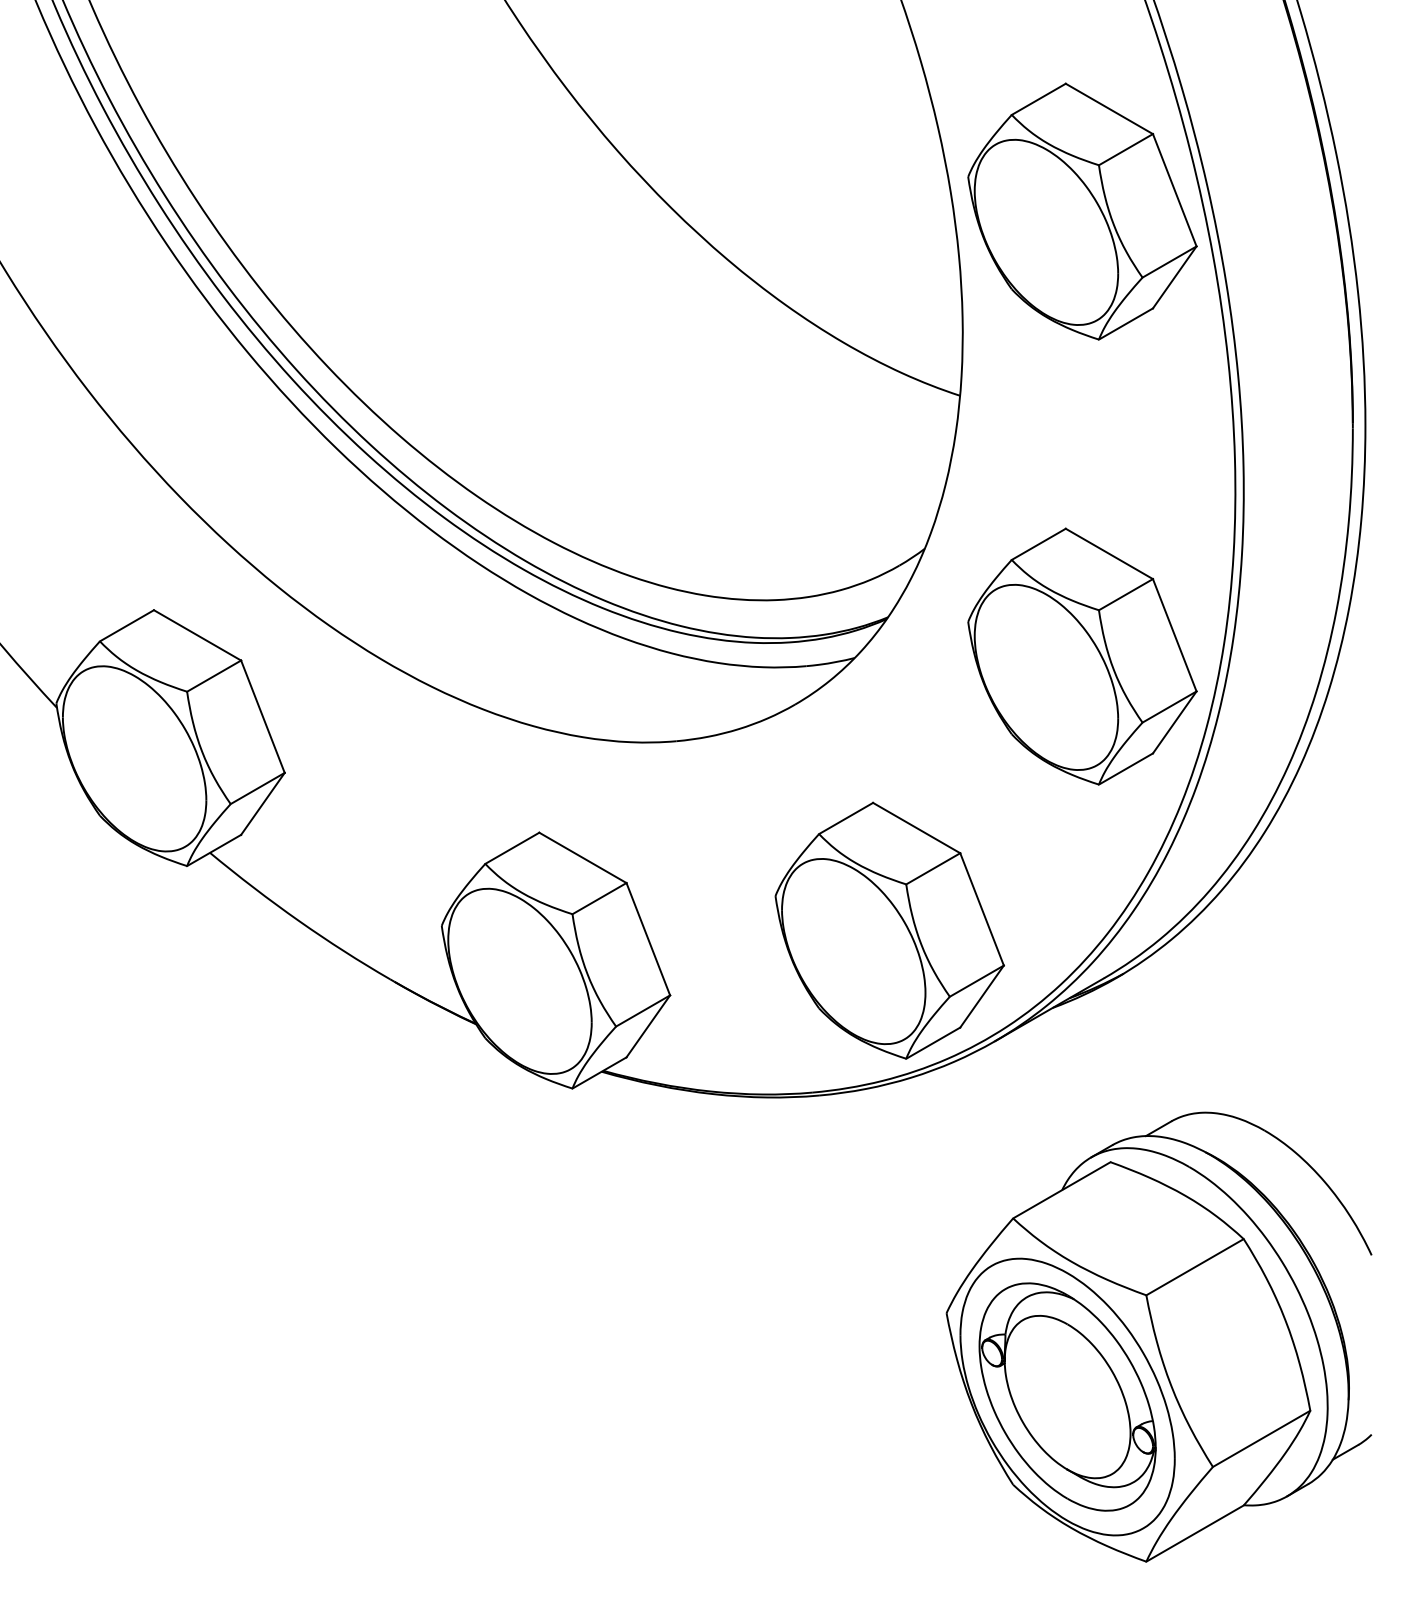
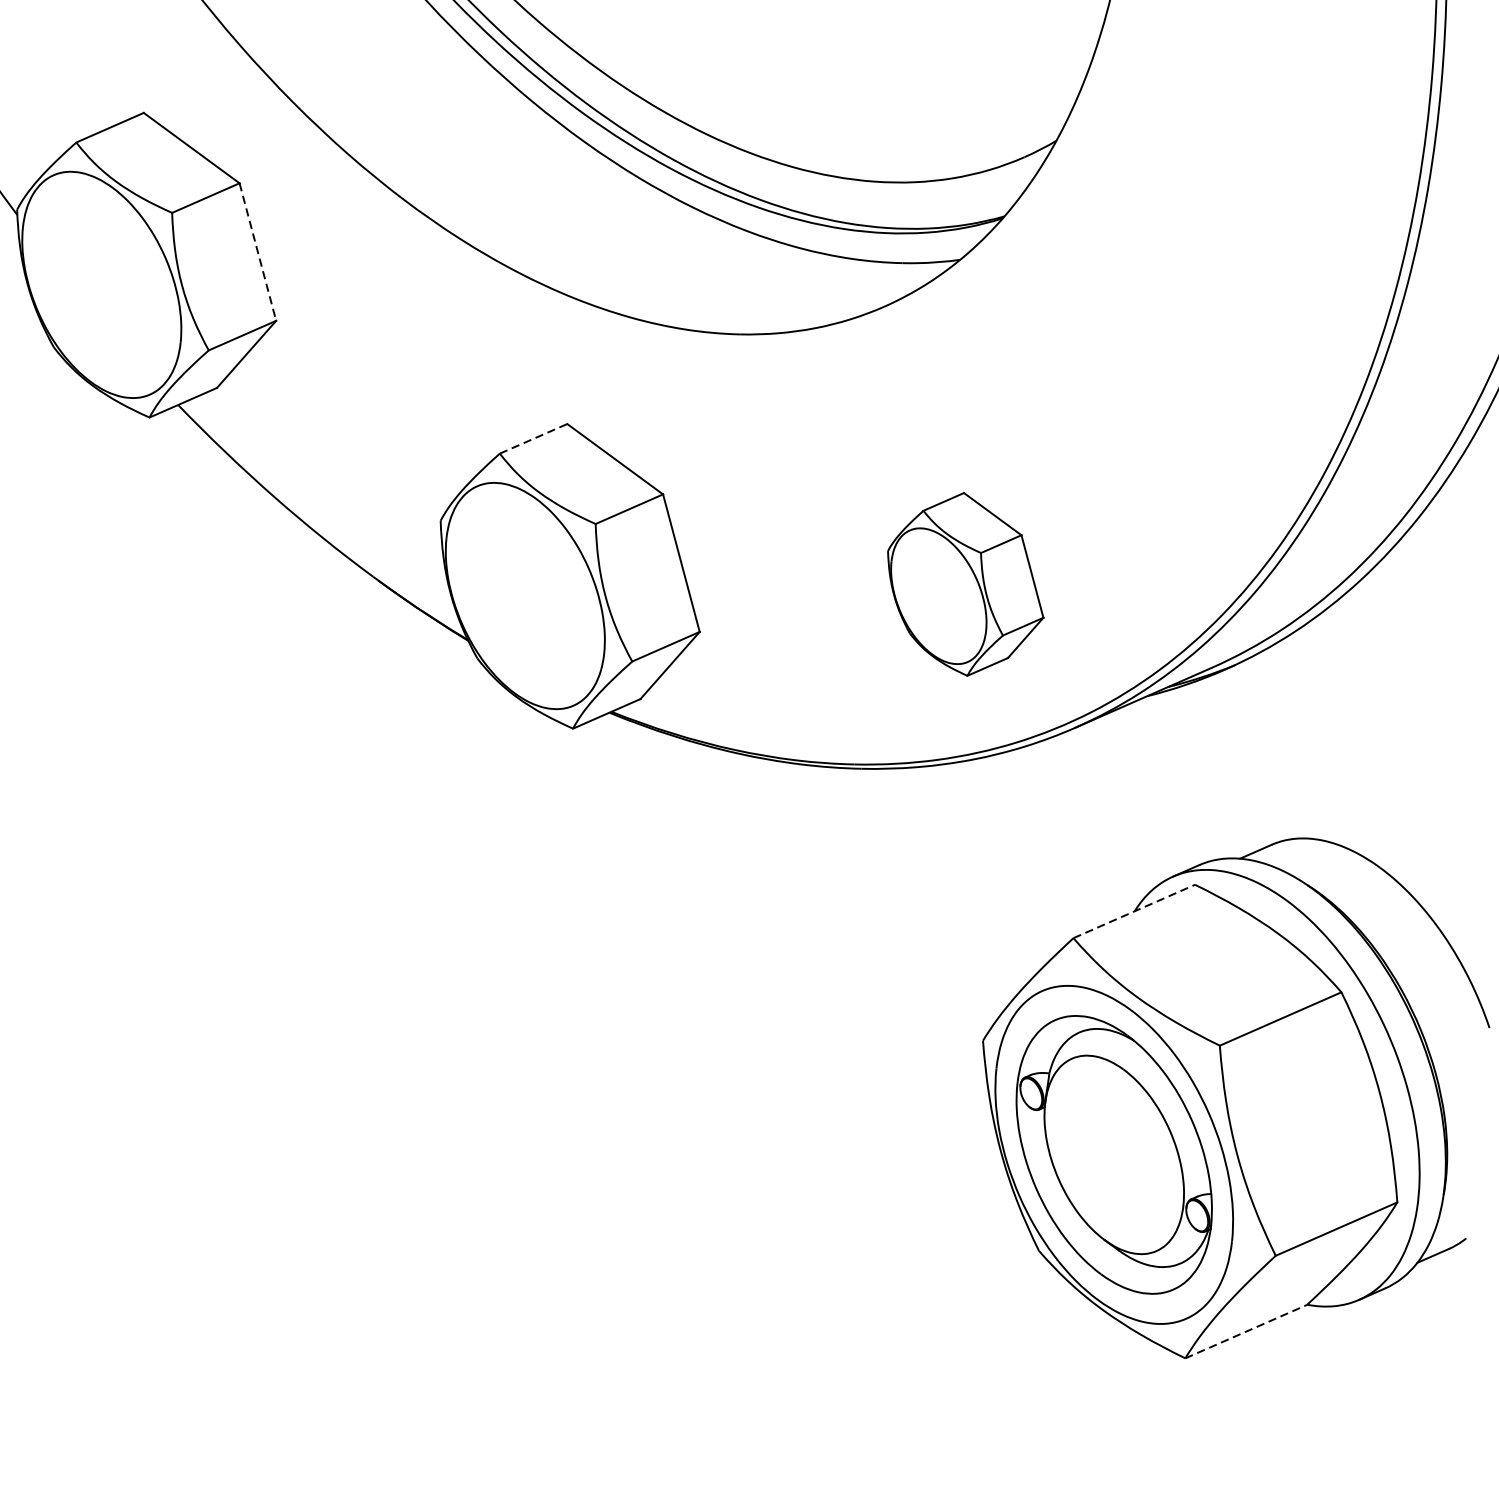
part: (1082, 656) -> (1227, 287), removed
line: (263, 717) -> (258, 253), solid -> dashed
line: (512, 848) -> (533, 439), solid -> dashed
part: (889, 930) -> (965, 584), size x0.6
line: (1062, 1190) -> (1135, 911), solid -> dashed
line: (1195, 1533) -> (1246, 1331), solid -> dashed

